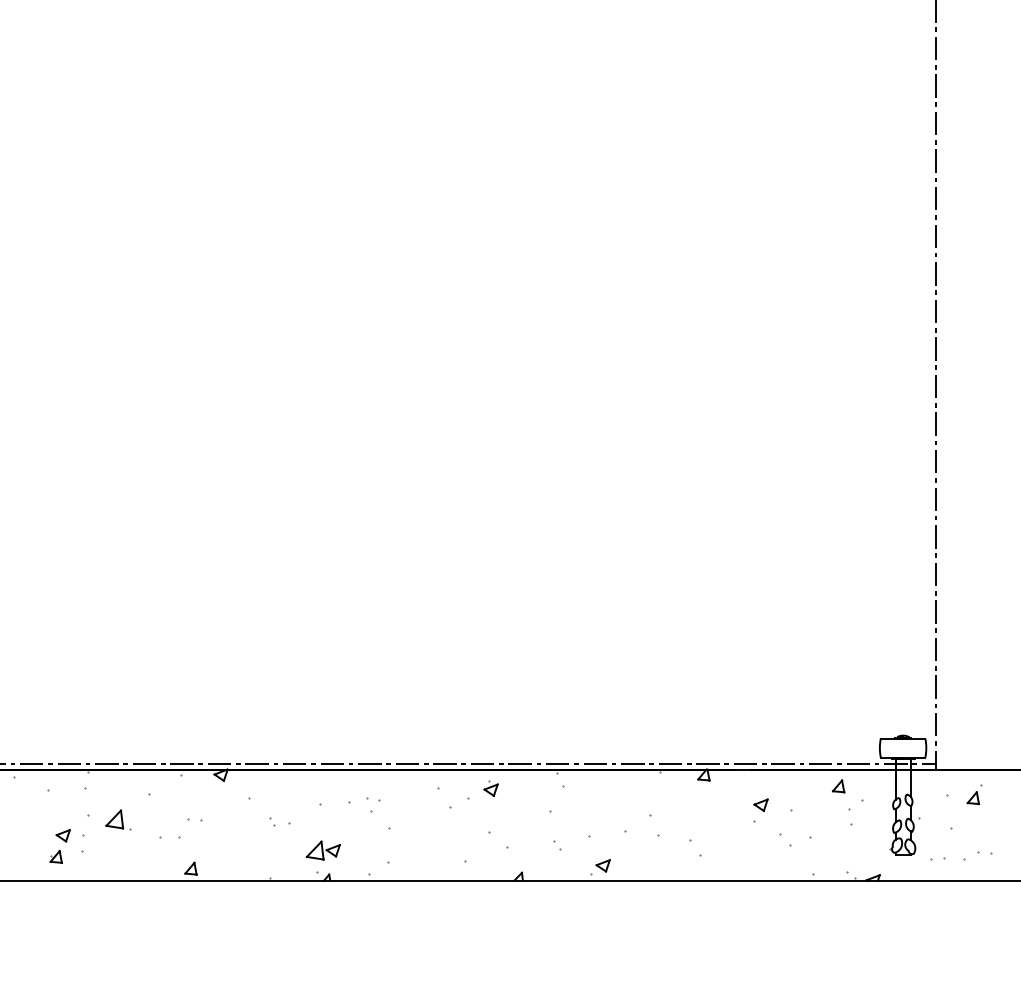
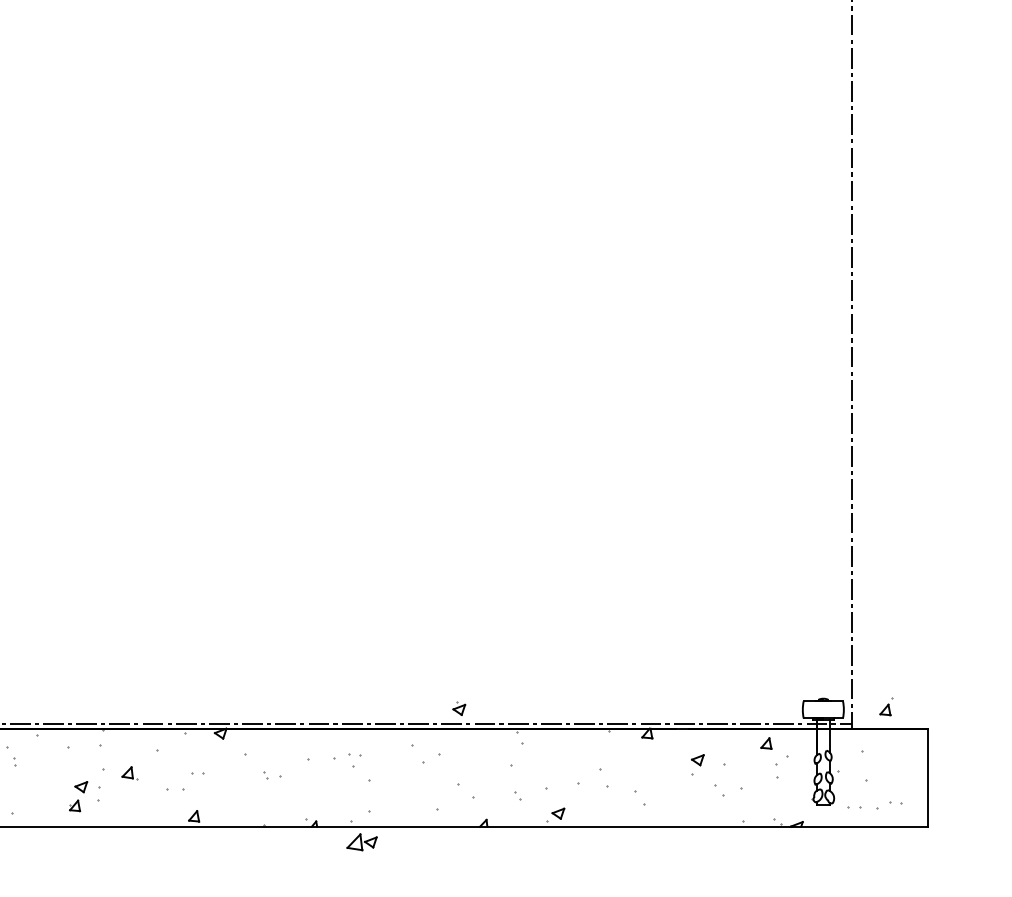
part: (491, 788) -> (459, 708), moved
part: (974, 794) -> (886, 706), moved
part: (117, 819) -> (129, 772), size x0.7
part: (322, 850) -> (361, 842), moved

